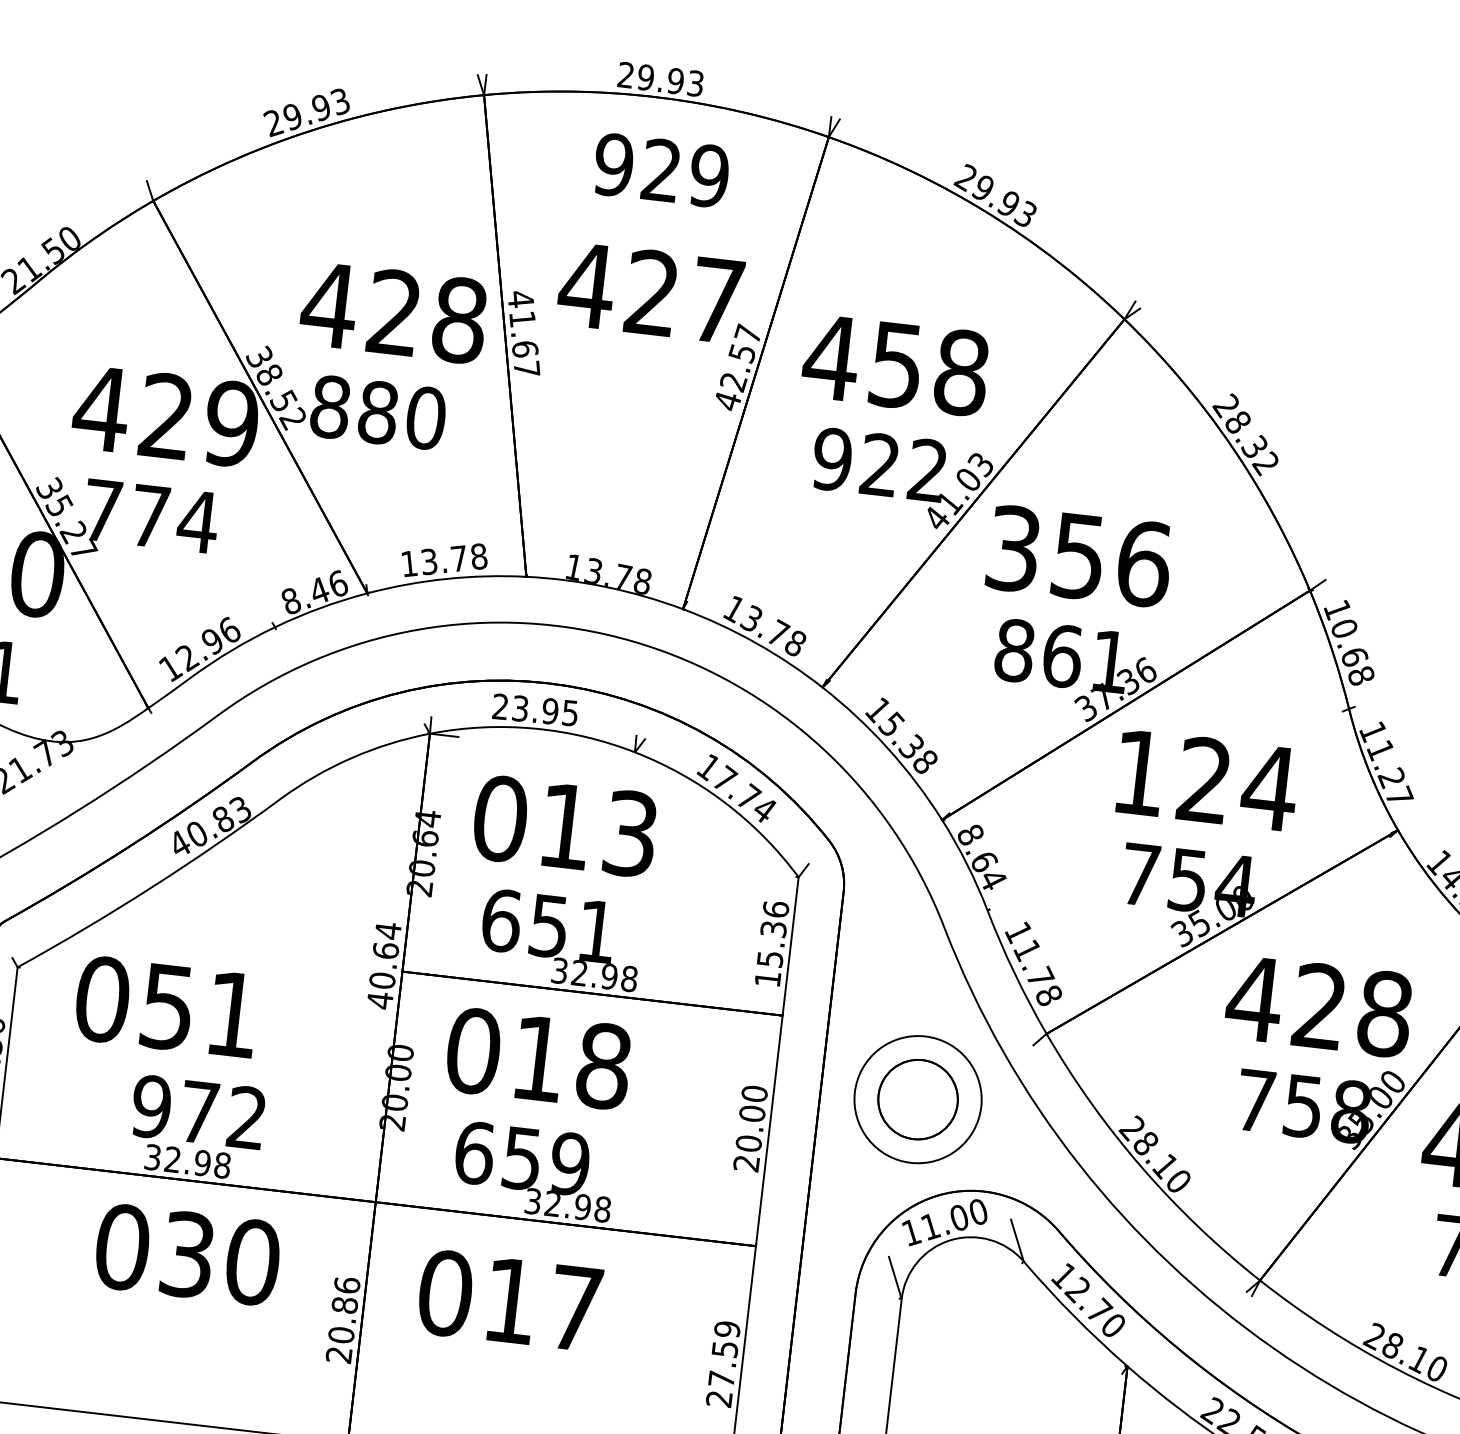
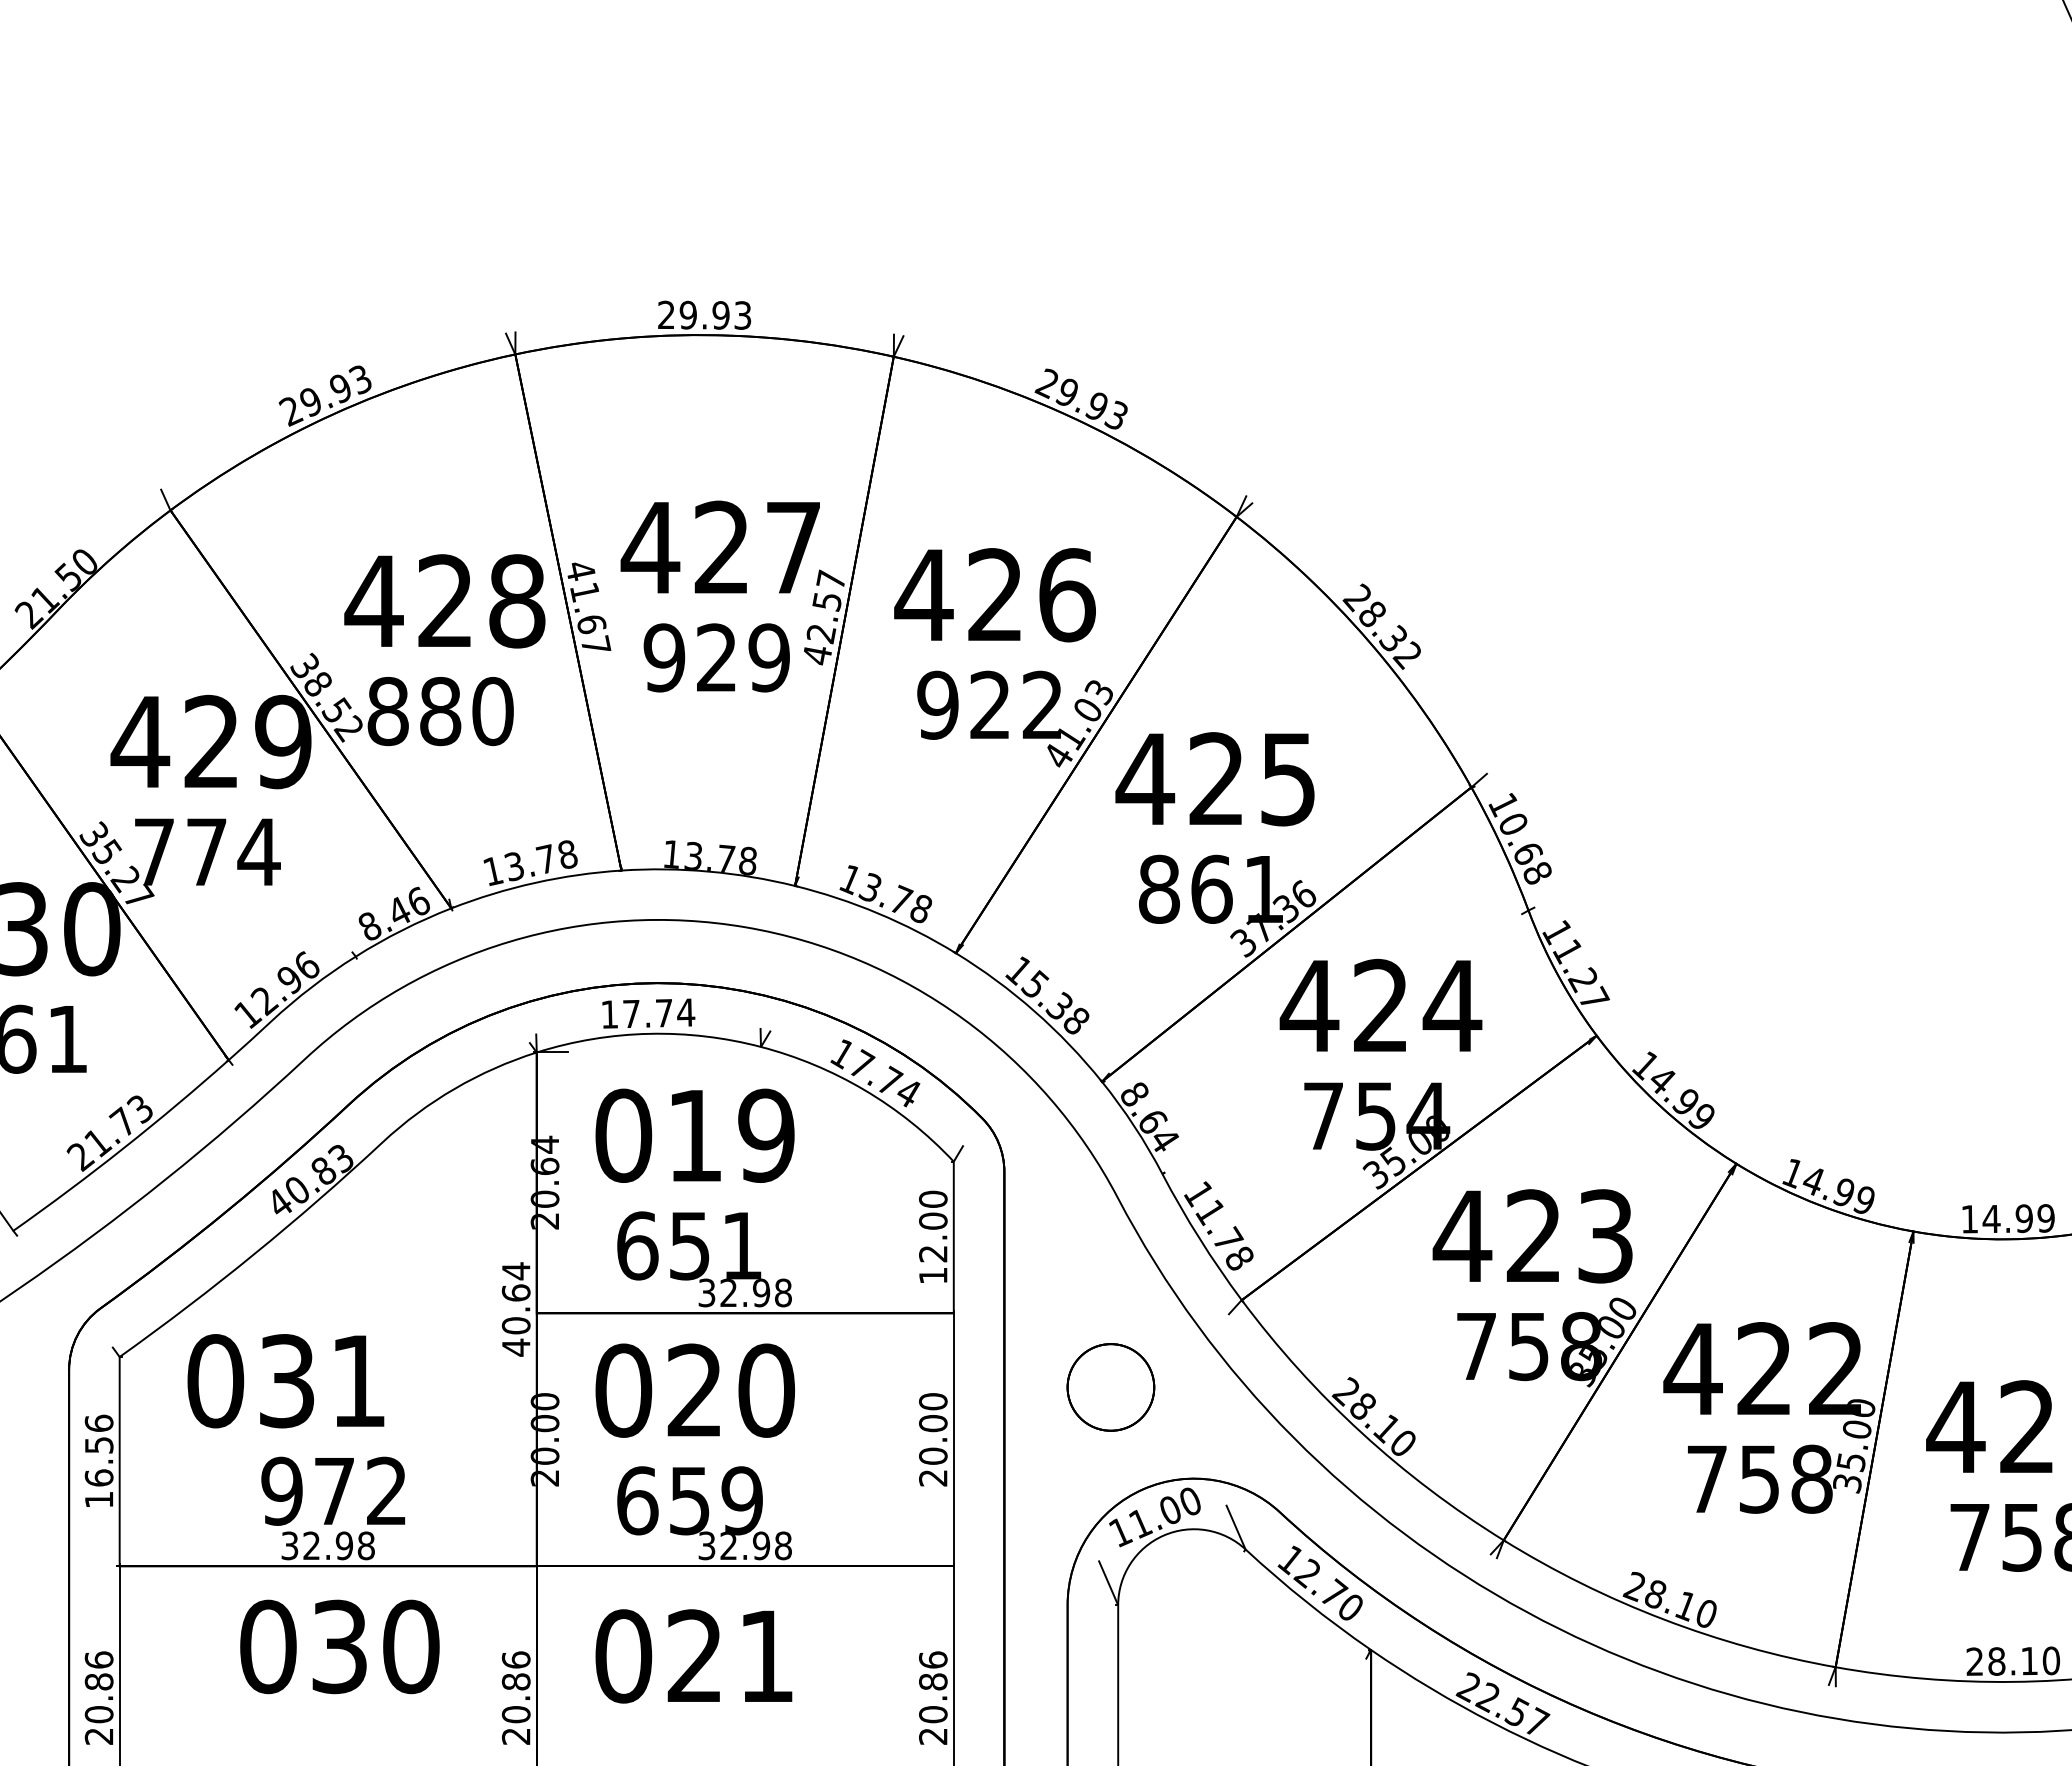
text: (661, 170) -> (716, 657), moved
text: (929, 369) -> (1031, 595), 458 -> 426
text: (1078, 556) -> (1216, 779), 356 -> 425
text: (535, 709) -> (648, 1013), 23.95 -> 17.74
text: (1139, 772) -> (1309, 1005), 124 -> 424
text: (630, 833) -> (766, 1135), 013 -> 019
text: (773, 934) -> (933, 1226), 15.36 -> 12.00
text: (168, 1007) -> (287, 1381), 051 -> 031
text: (1384, 1014) -> (1605, 1236), 428 -> 423
text: (571, 1062) -> (731, 1390), 018 -> 020
circle: (917, 1099) -> (1110, 1387), size x0.62
text: (542, 1303) -> (729, 1655), 017 -> 021
text: (724, 1354) -> (933, 1687), 27.59 -> 20.86

